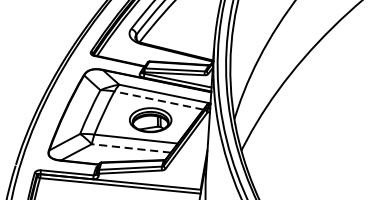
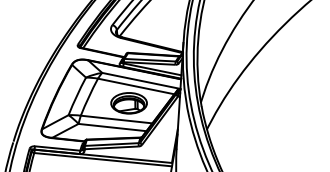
line: (159, 100) -> (136, 86), dashed -> solid
line: (131, 148) -> (112, 127), dashed -> solid

